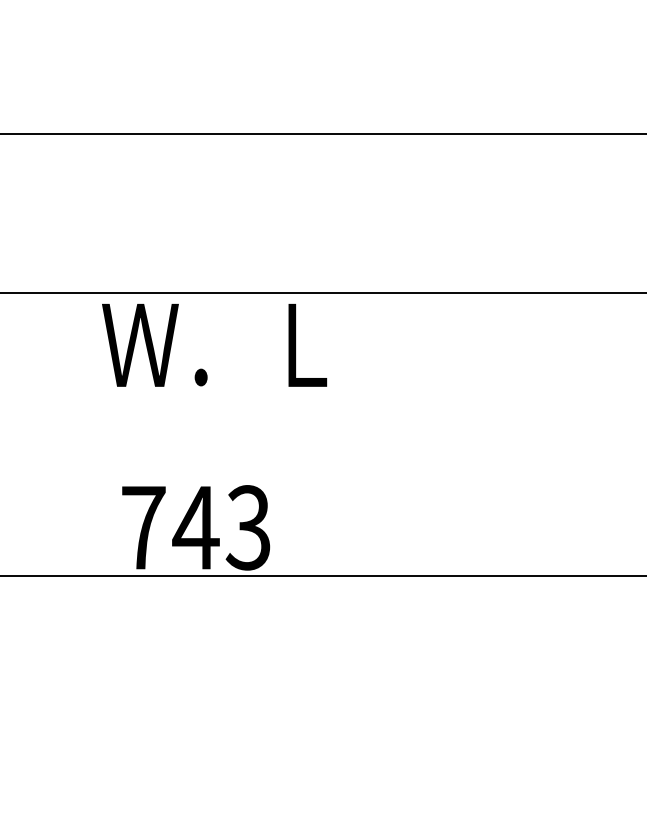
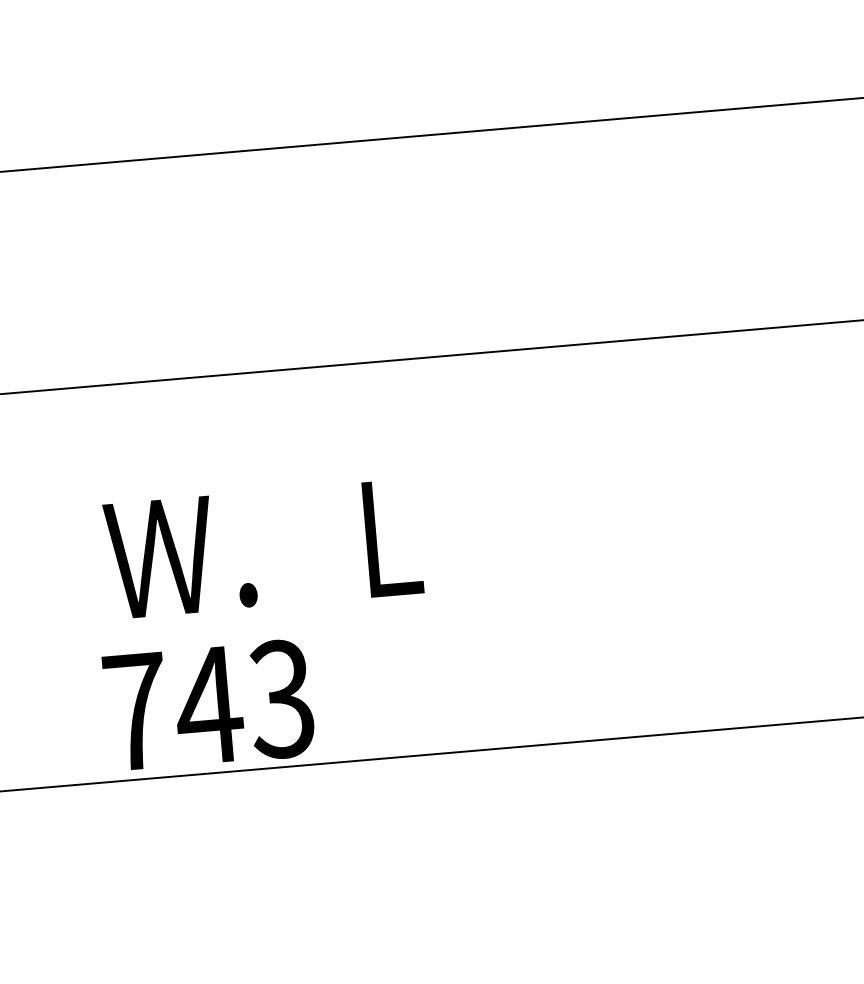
text: (214, 345) -> (263, 549), moved

